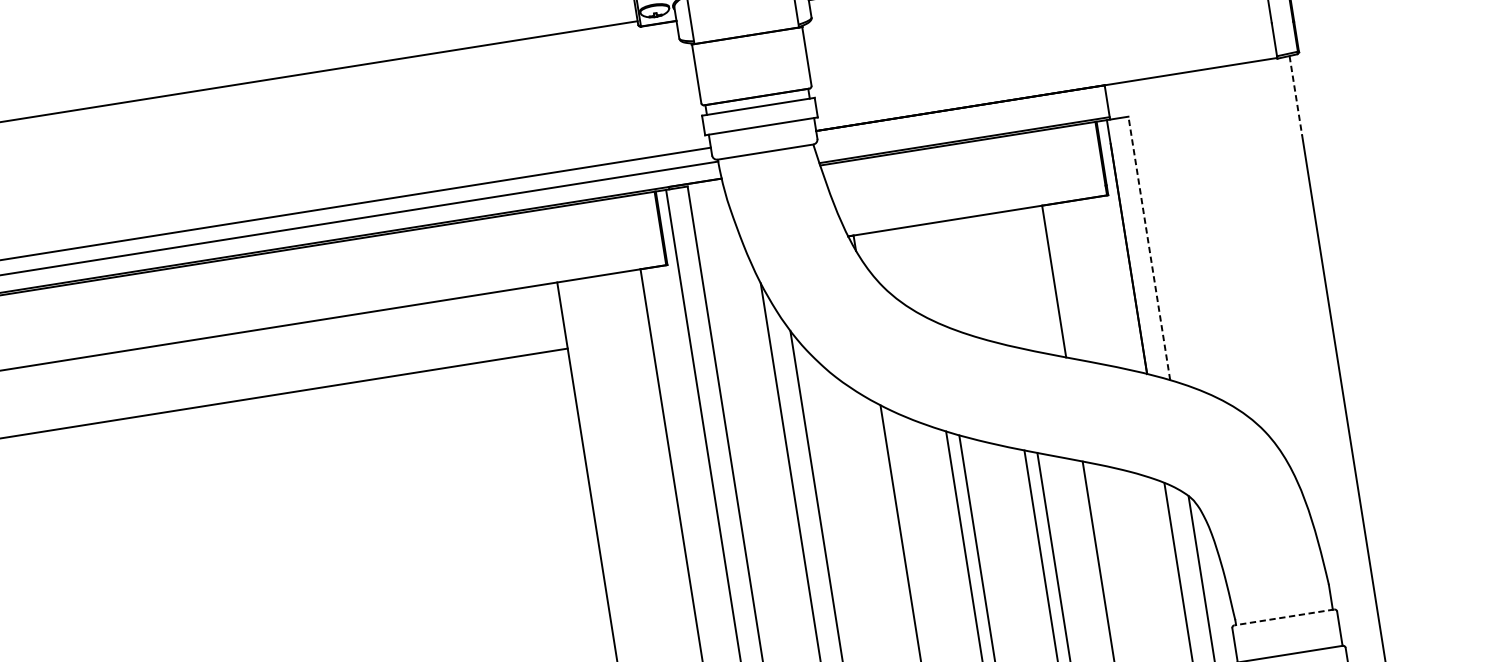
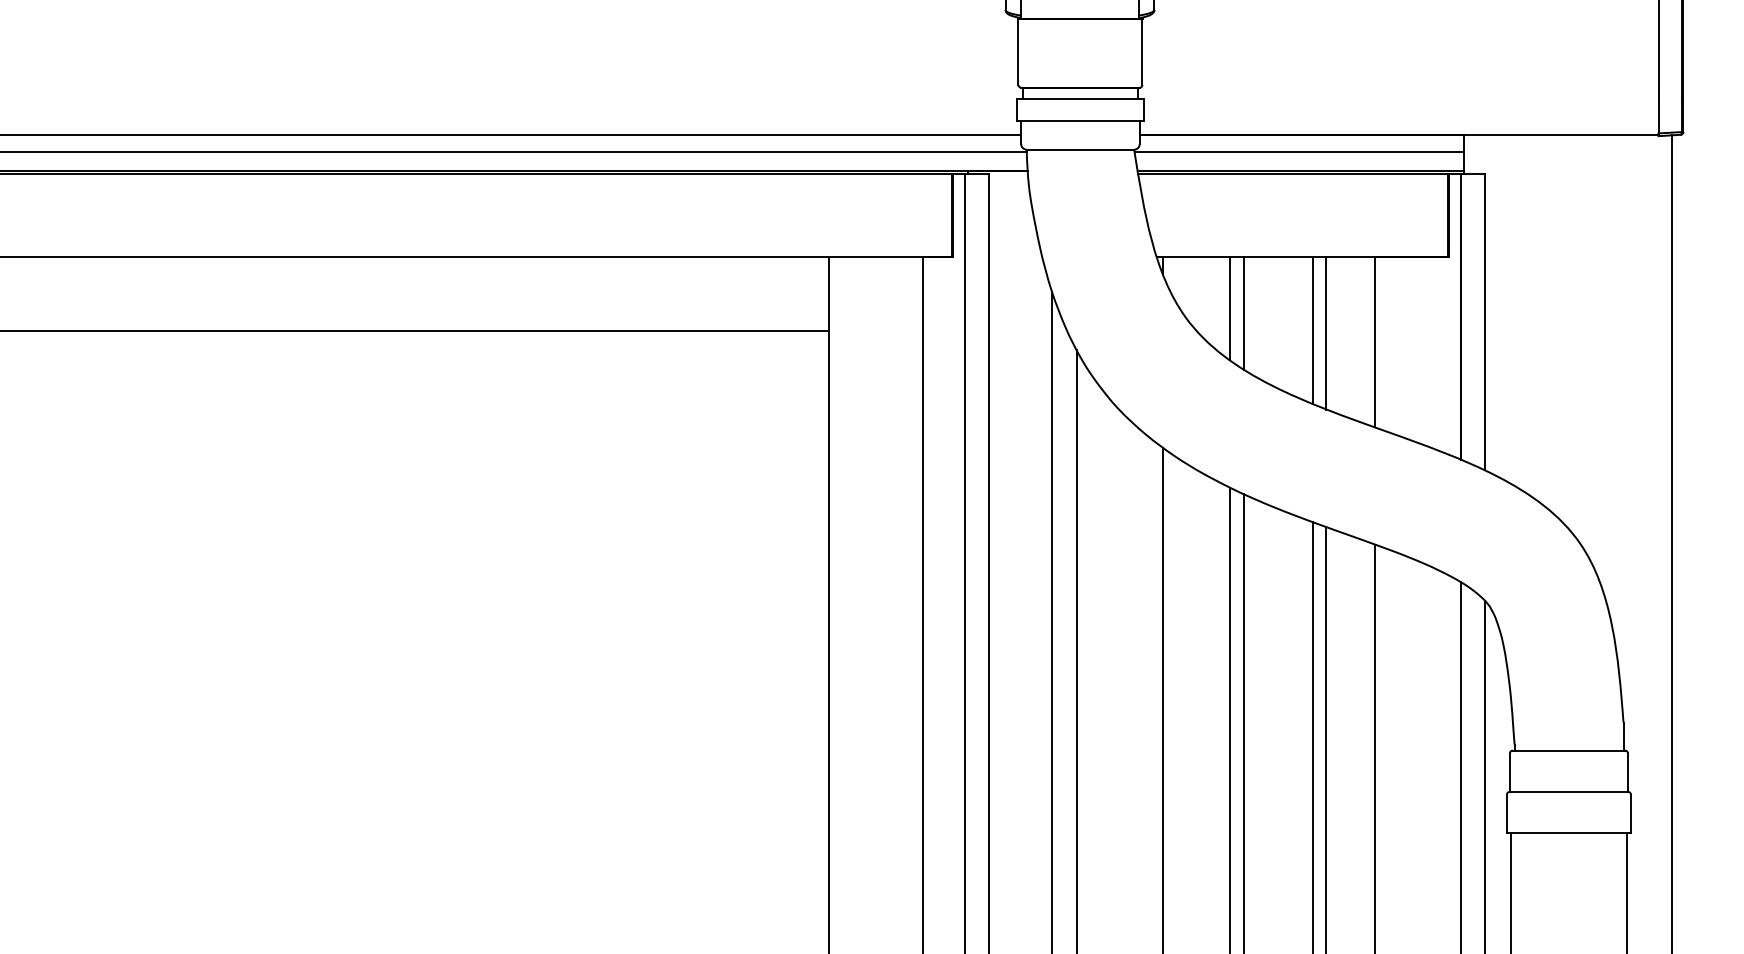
line: (1296, 96) -> (1672, 180), dashed -> solid
line: (960, 122) -> (1299, 151), added
line: (1148, 247) -> (1484, 321), dashed -> solid
line: (921, 272) -> (1230, 308), added
line: (933, 273) -> (1243, 312), added
line: (1010, 279) -> (1326, 332), added
line: (997, 280) -> (1312, 330), added
line: (1283, 617) -> (1568, 750), dashed -> solid

